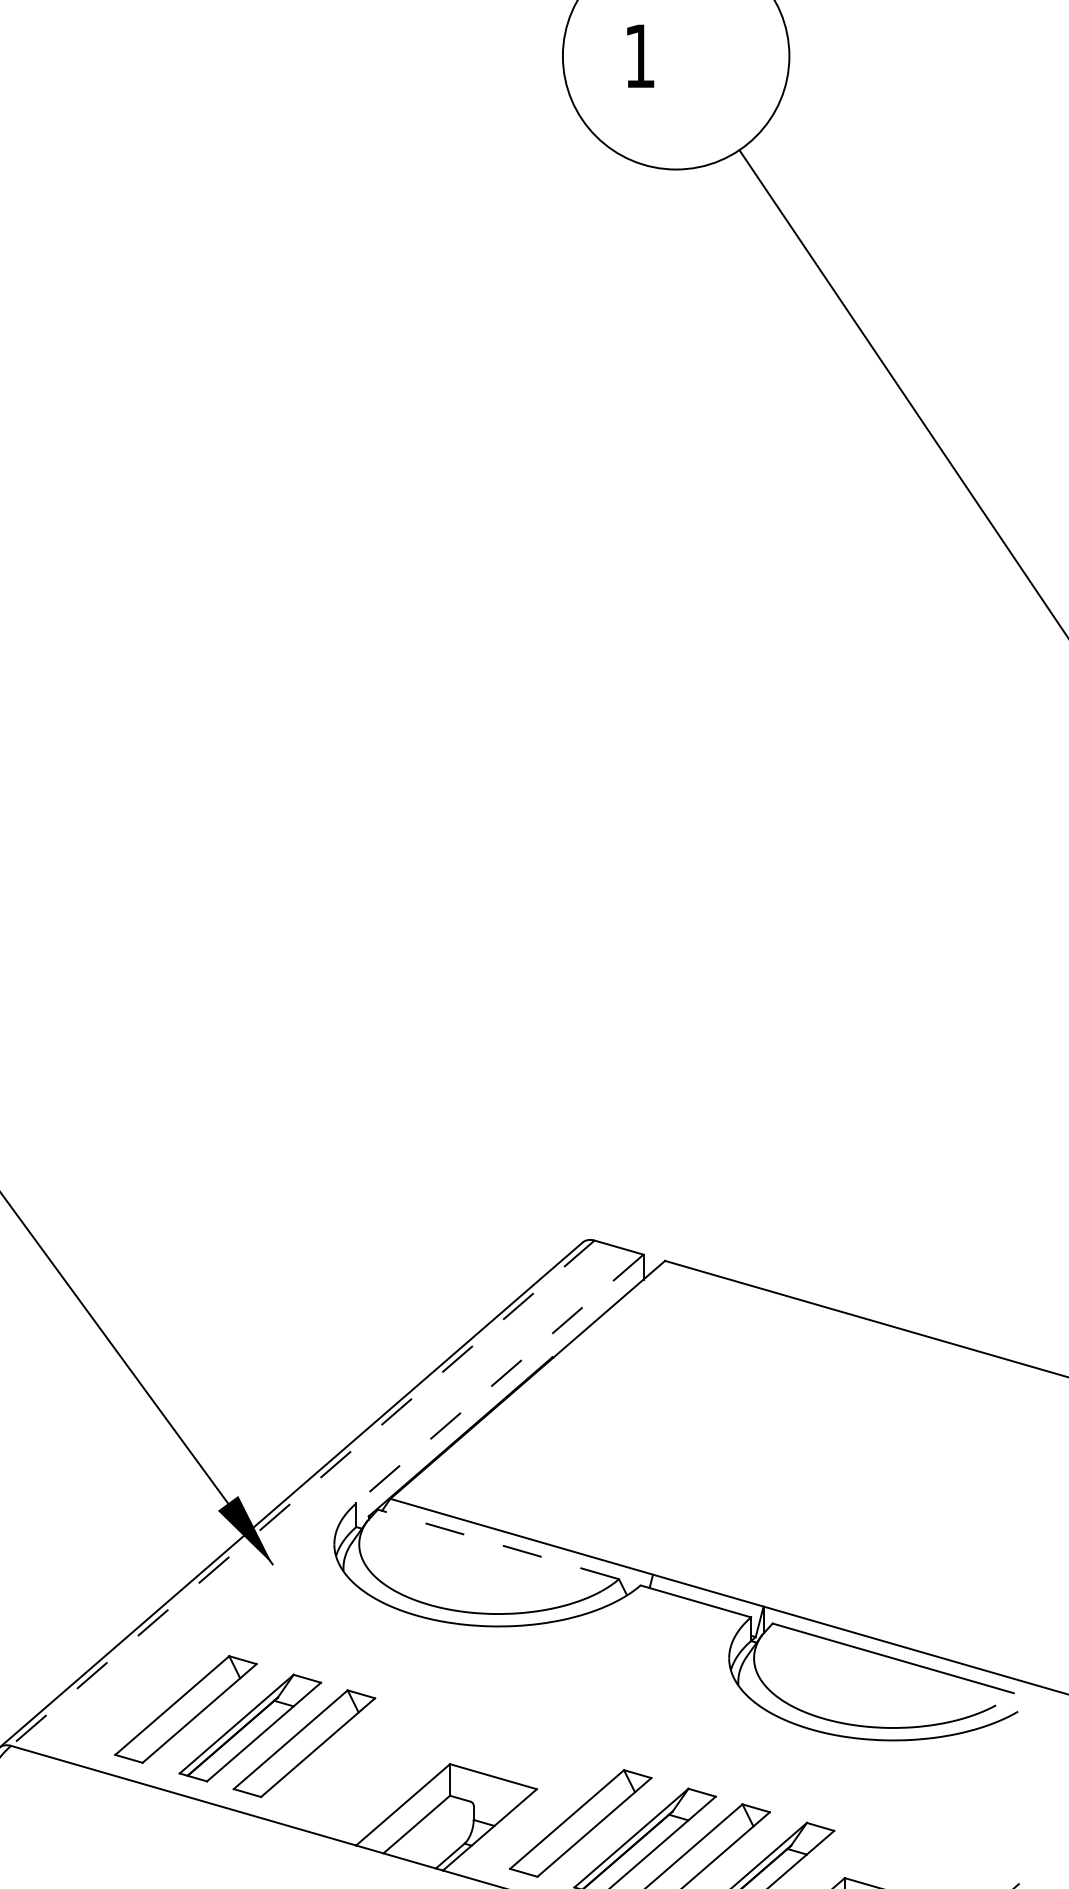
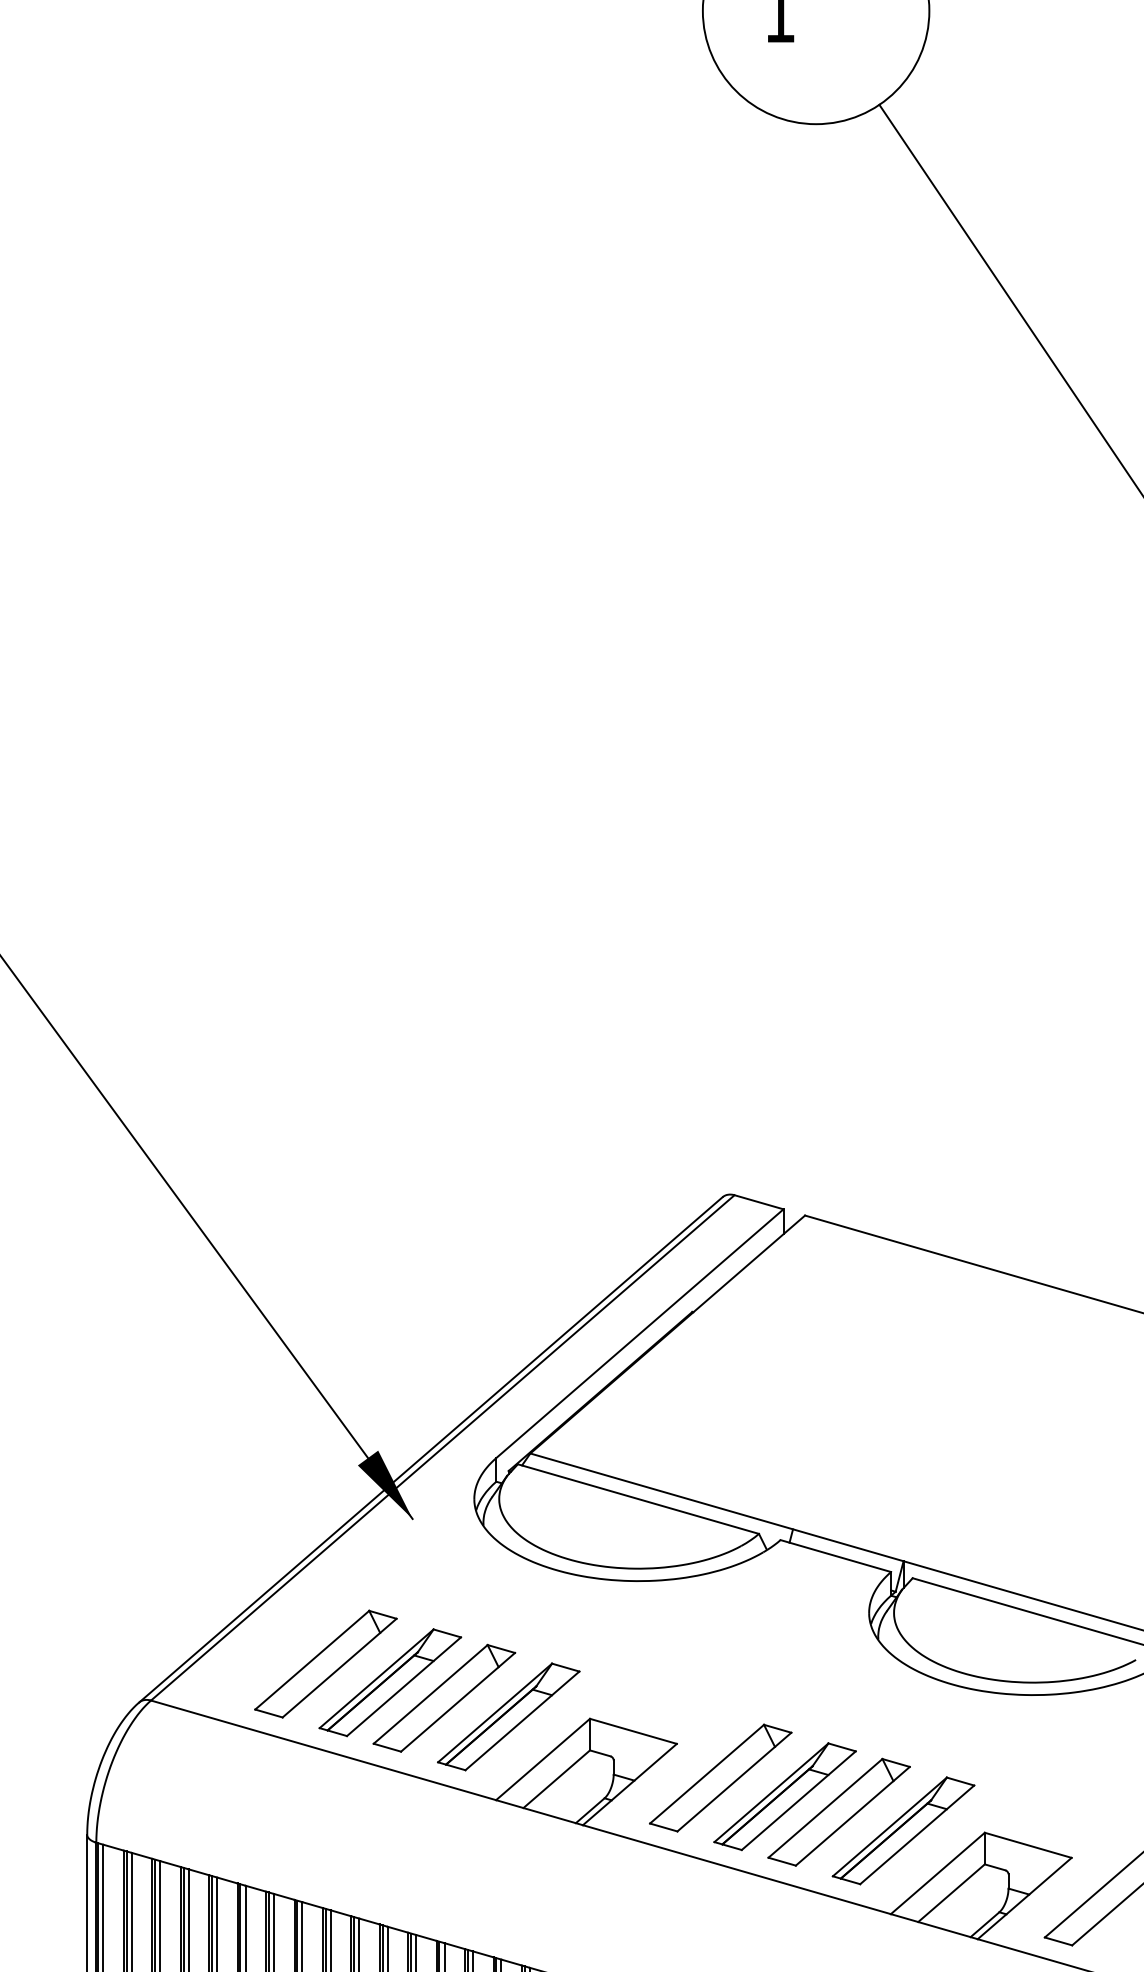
line: (499, 1378) -> (639, 1333), dashed -> solid
line: (302, 1492) -> (442, 1447), dashed -> solid
line: (497, 1543) -> (637, 1498), dashed -> solid
part: (368, 1761) -> (508, 1716), added

